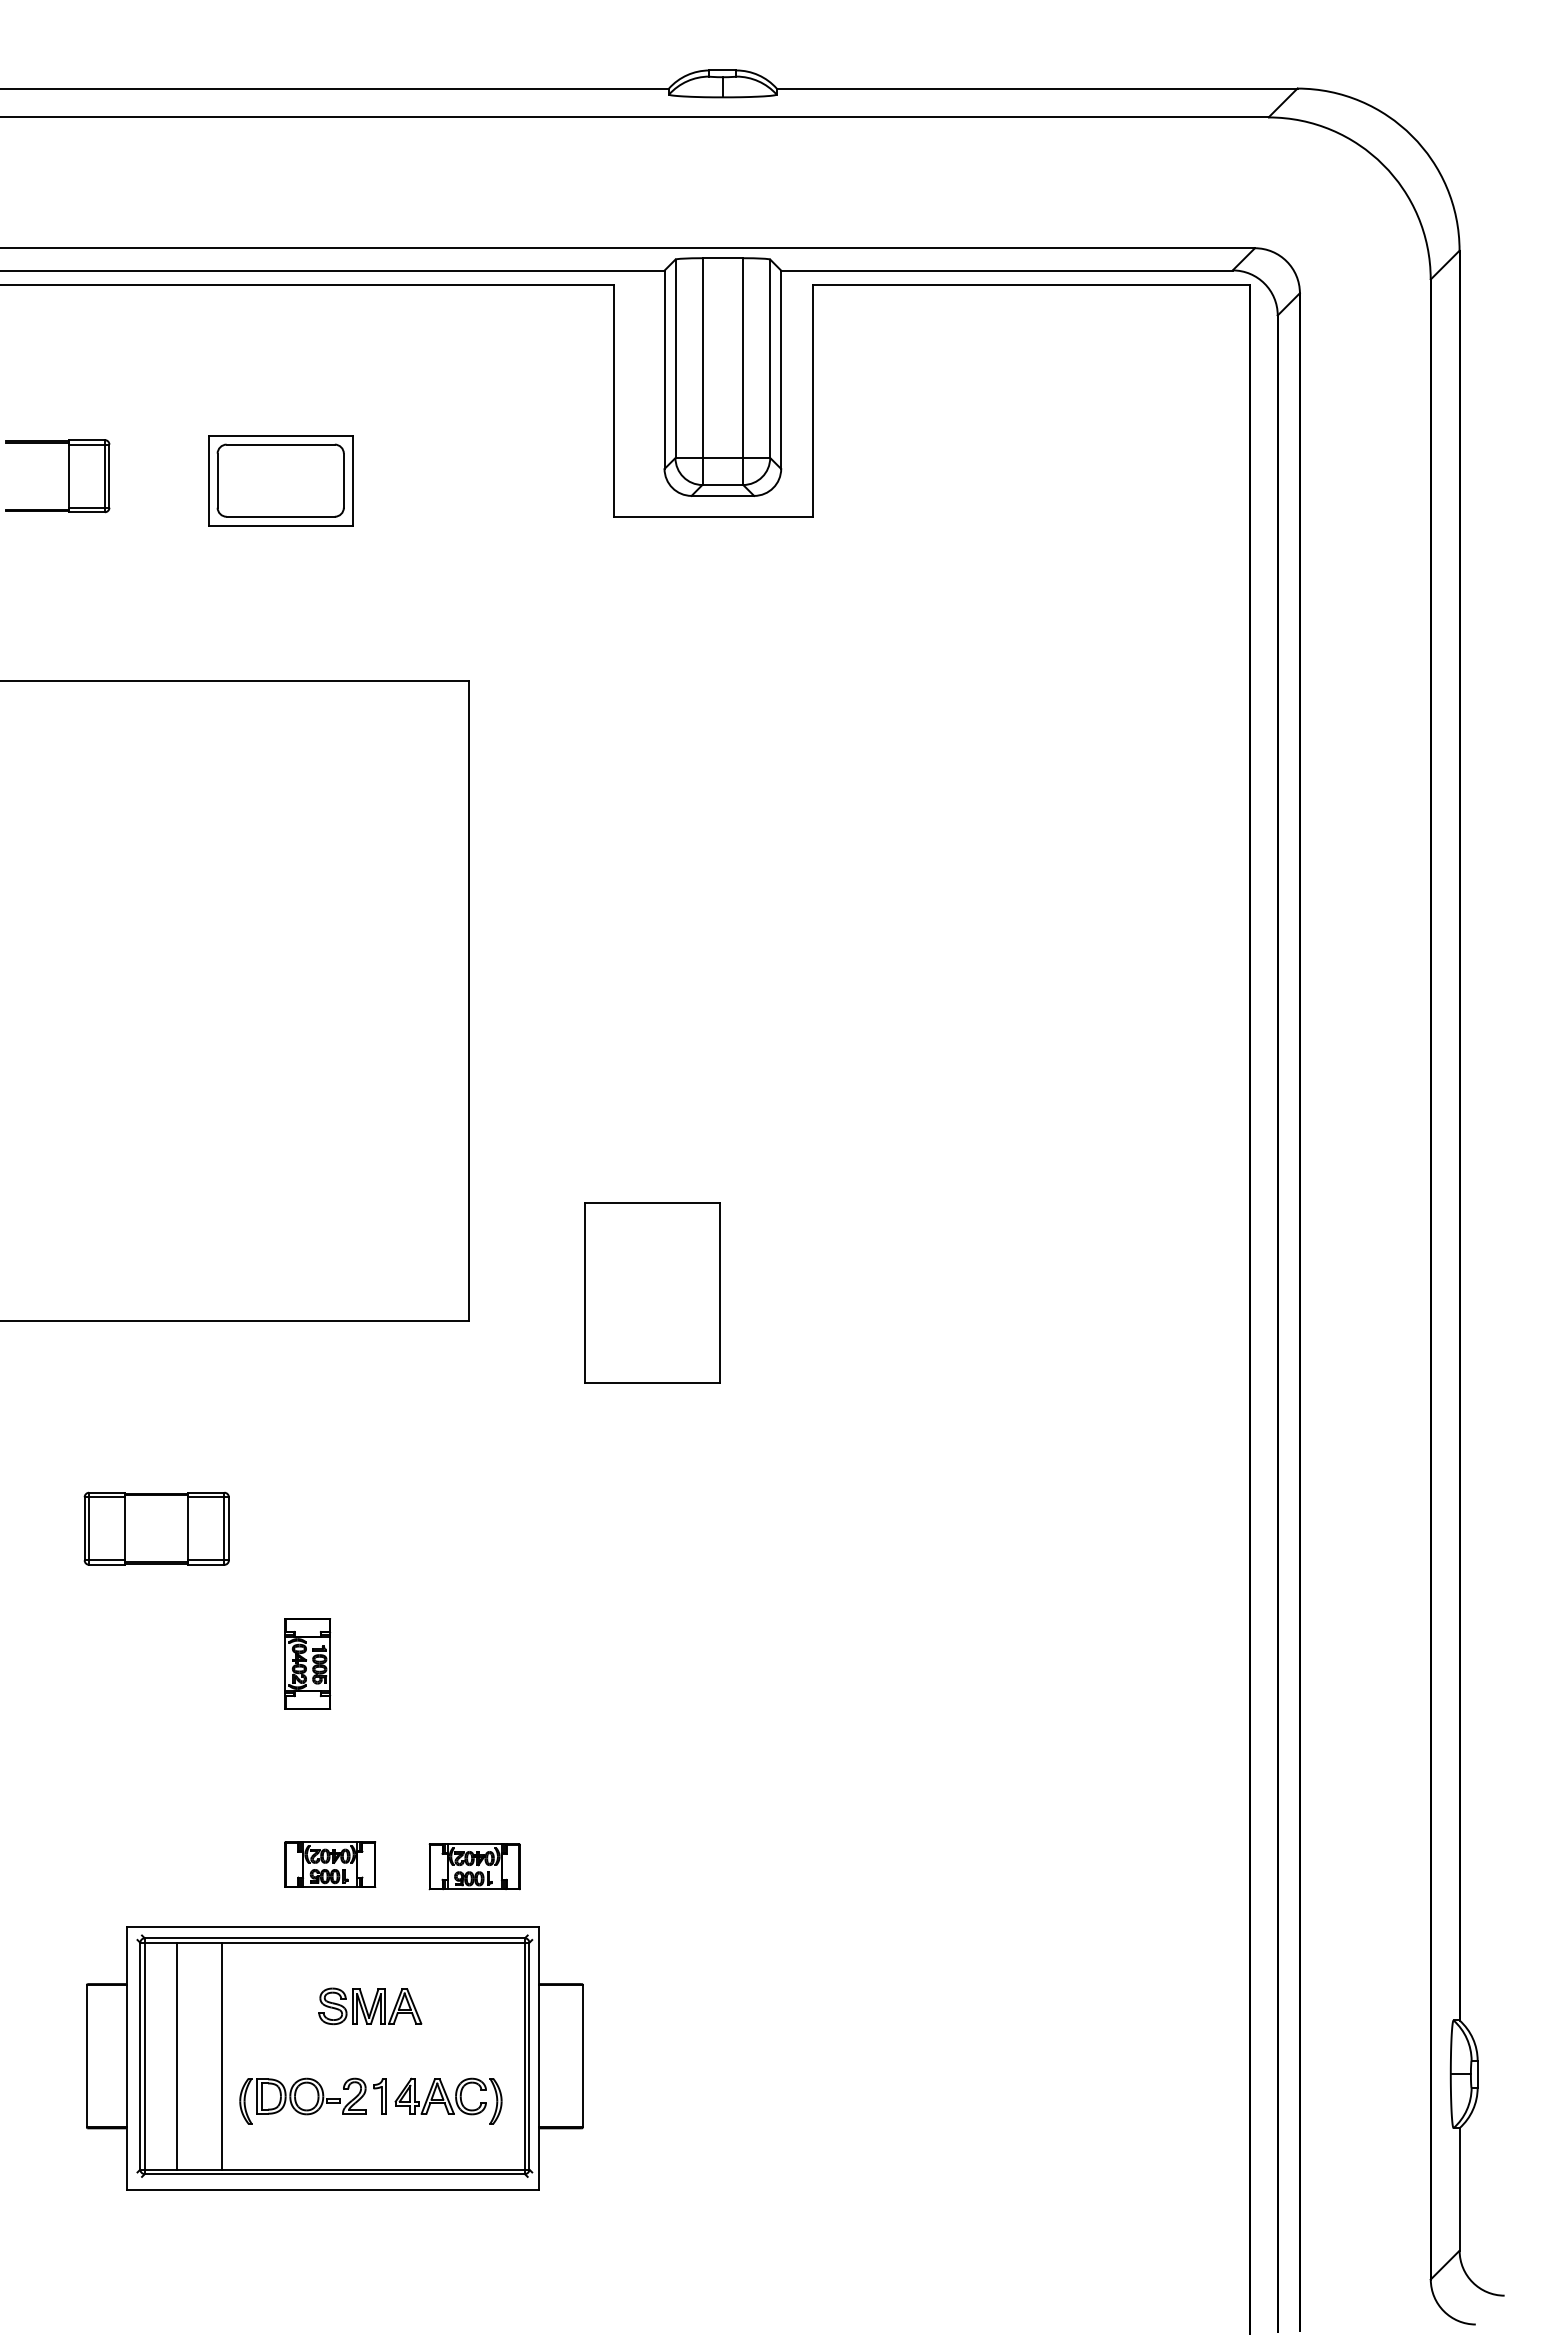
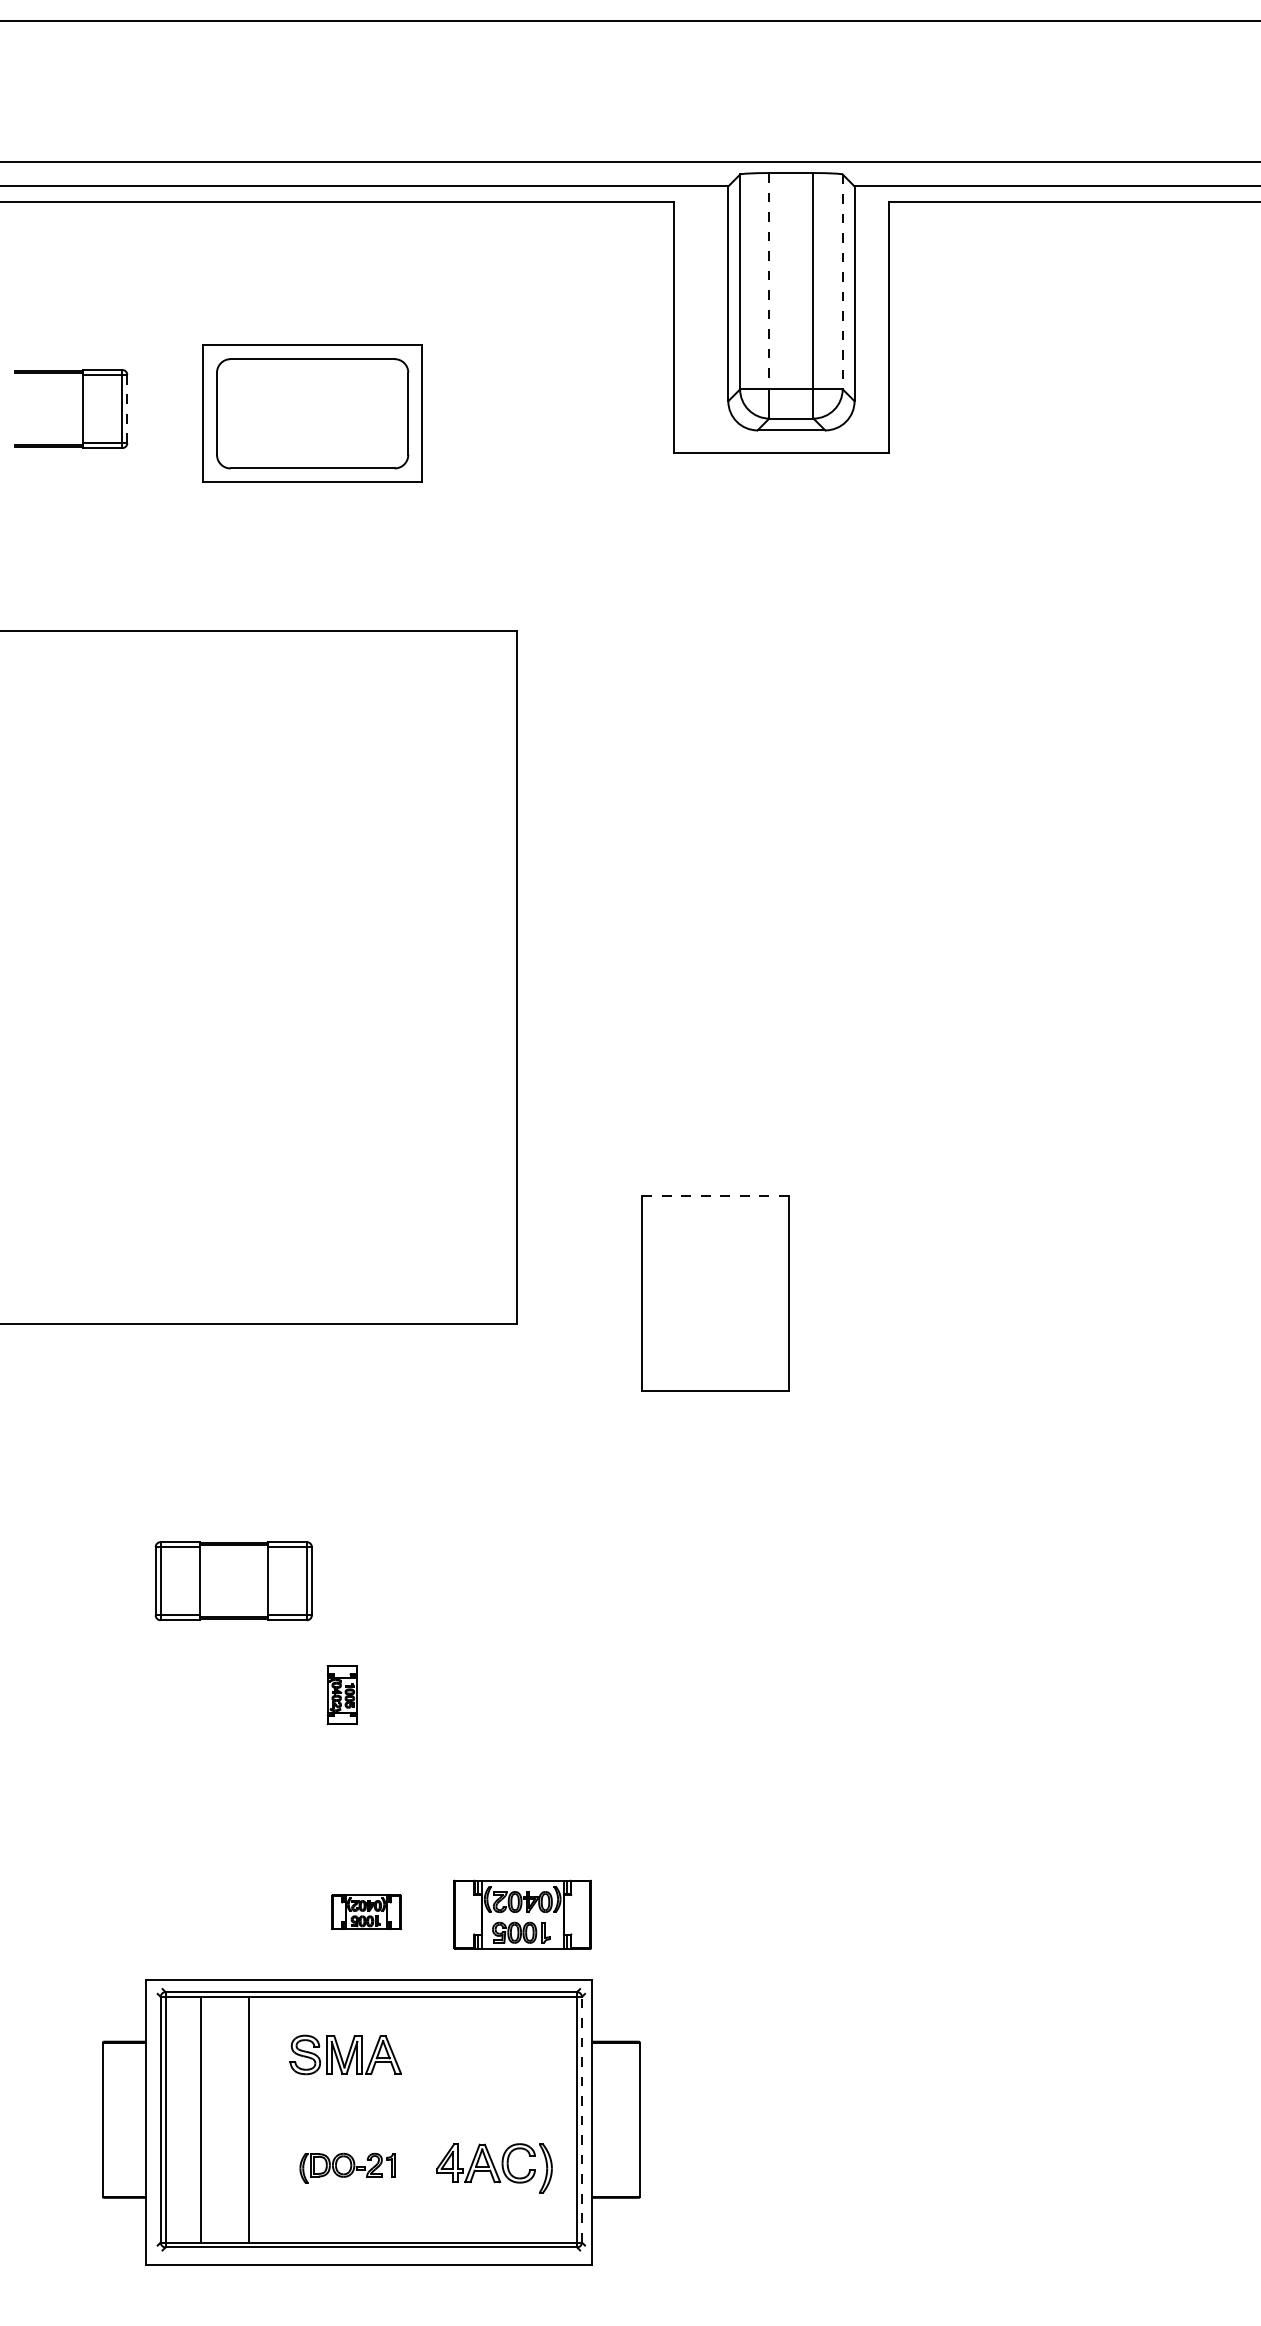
line: (702, 358) -> (769, 281), solid -> dashed
line: (770, 359) -> (843, 282), solid -> dashed
line: (109, 476) -> (127, 409), solid -> dashed
part: (280, 480) -> (312, 413), size x1.4
line: (652, 1203) -> (715, 1196), solid -> dashed
part: (156, 1528) -> (233, 1580), moved
part: (307, 1663) -> (341, 1694), size x0.6
part: (330, 1864) -> (366, 1912), size x0.7
part: (474, 1866) -> (522, 1914), size x1.4
part: (370, 2006) -> (346, 2055), moved
line: (529, 2055) -> (582, 2118), solid -> dashed
part: (312, 2100) -> (347, 2167), size x0.6

